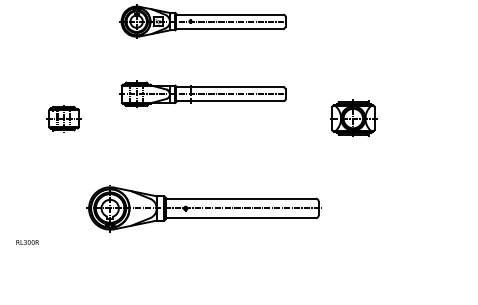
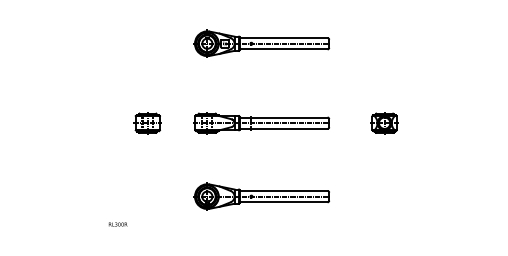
part: (202, 94) -> (261, 123), moved
part: (353, 119) -> (384, 123), size x0.71
part: (202, 208) -> (261, 196), size x0.71

